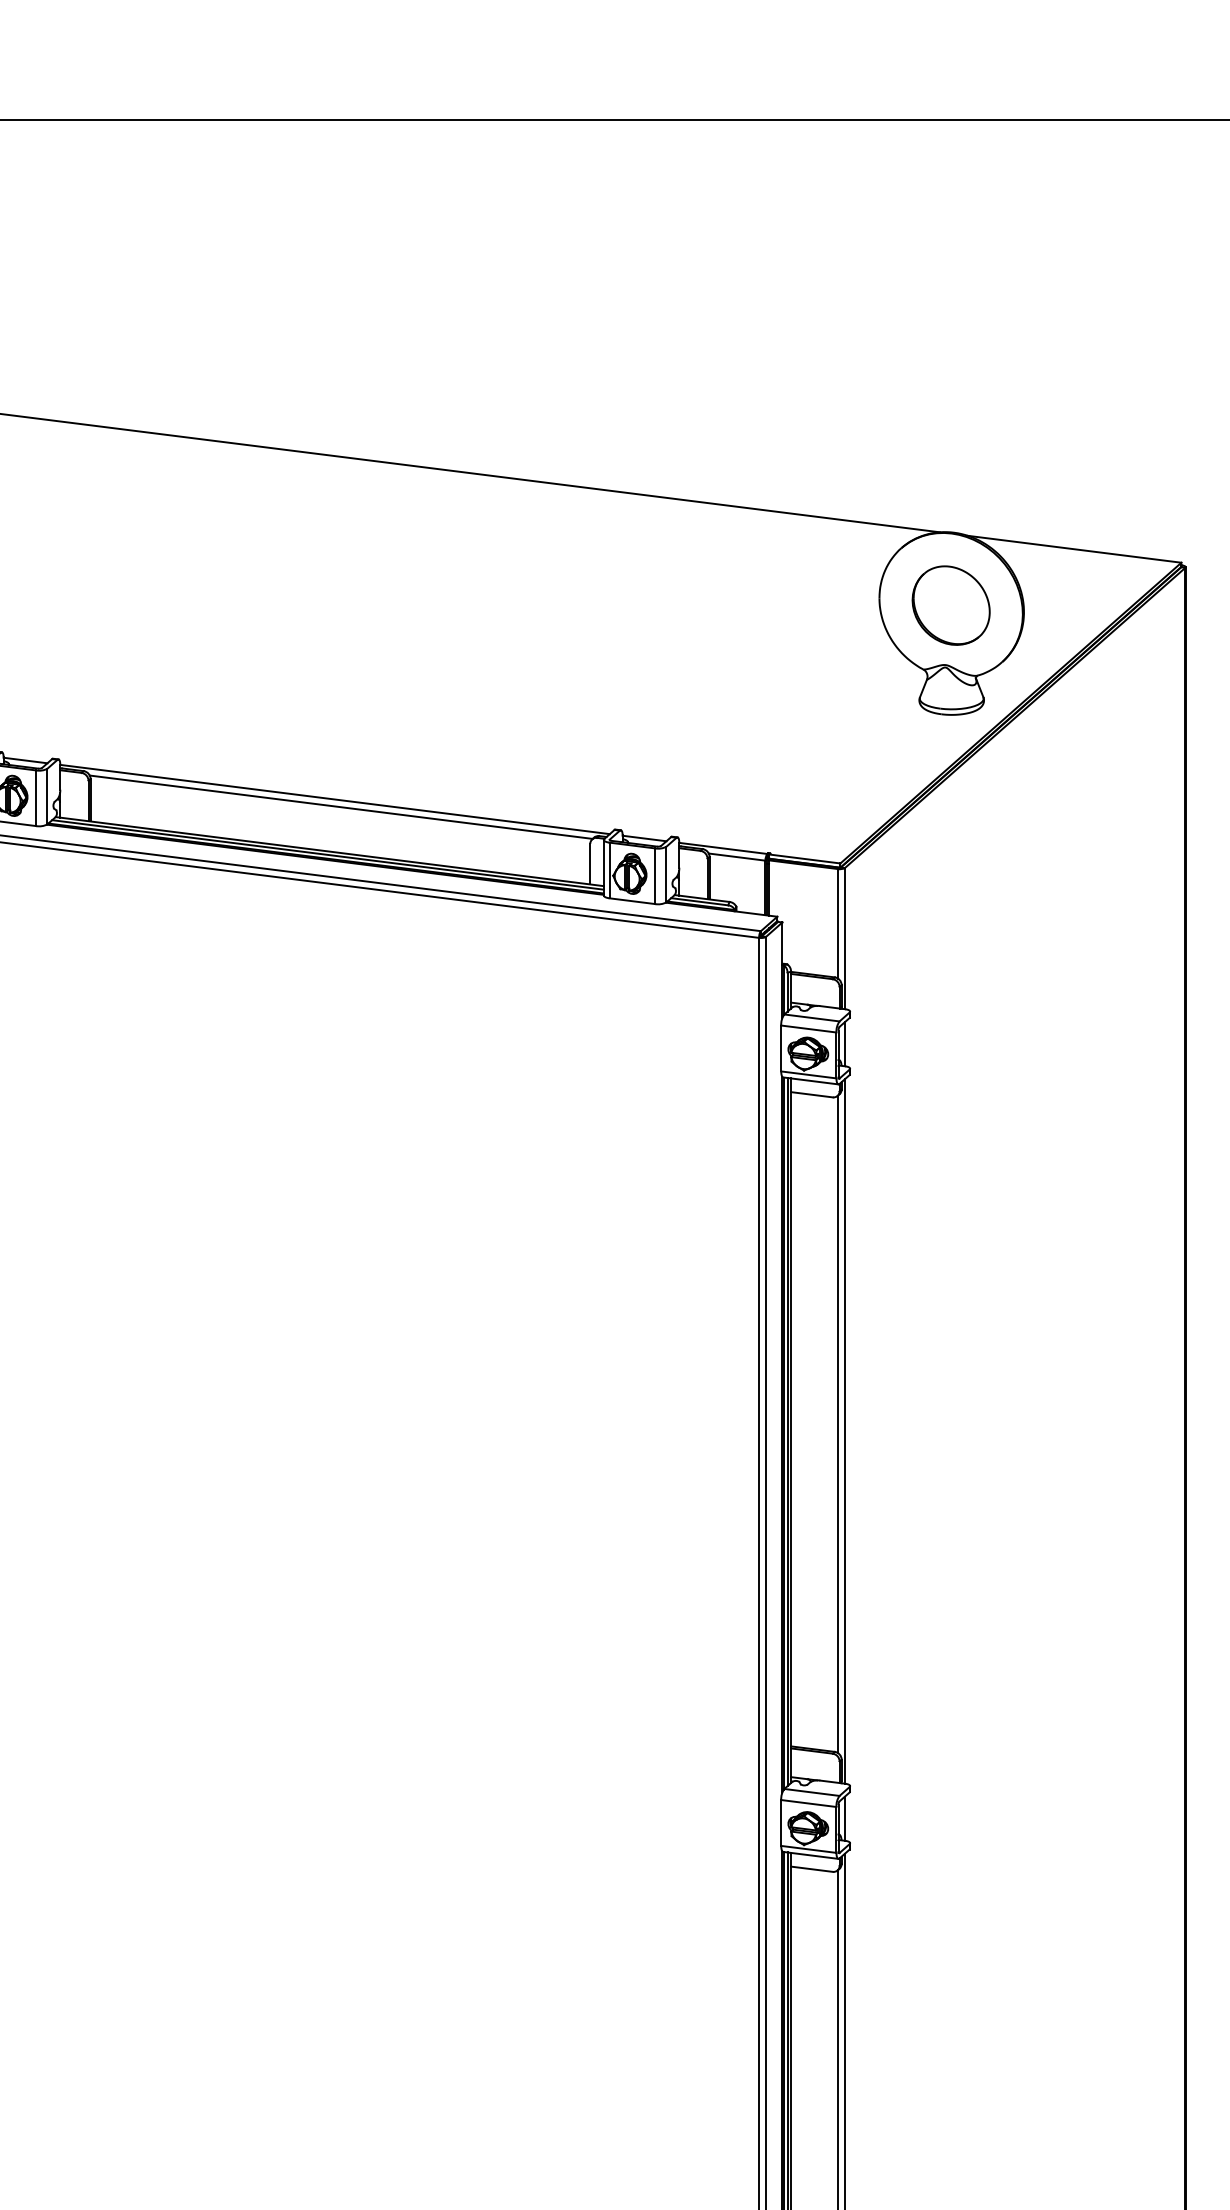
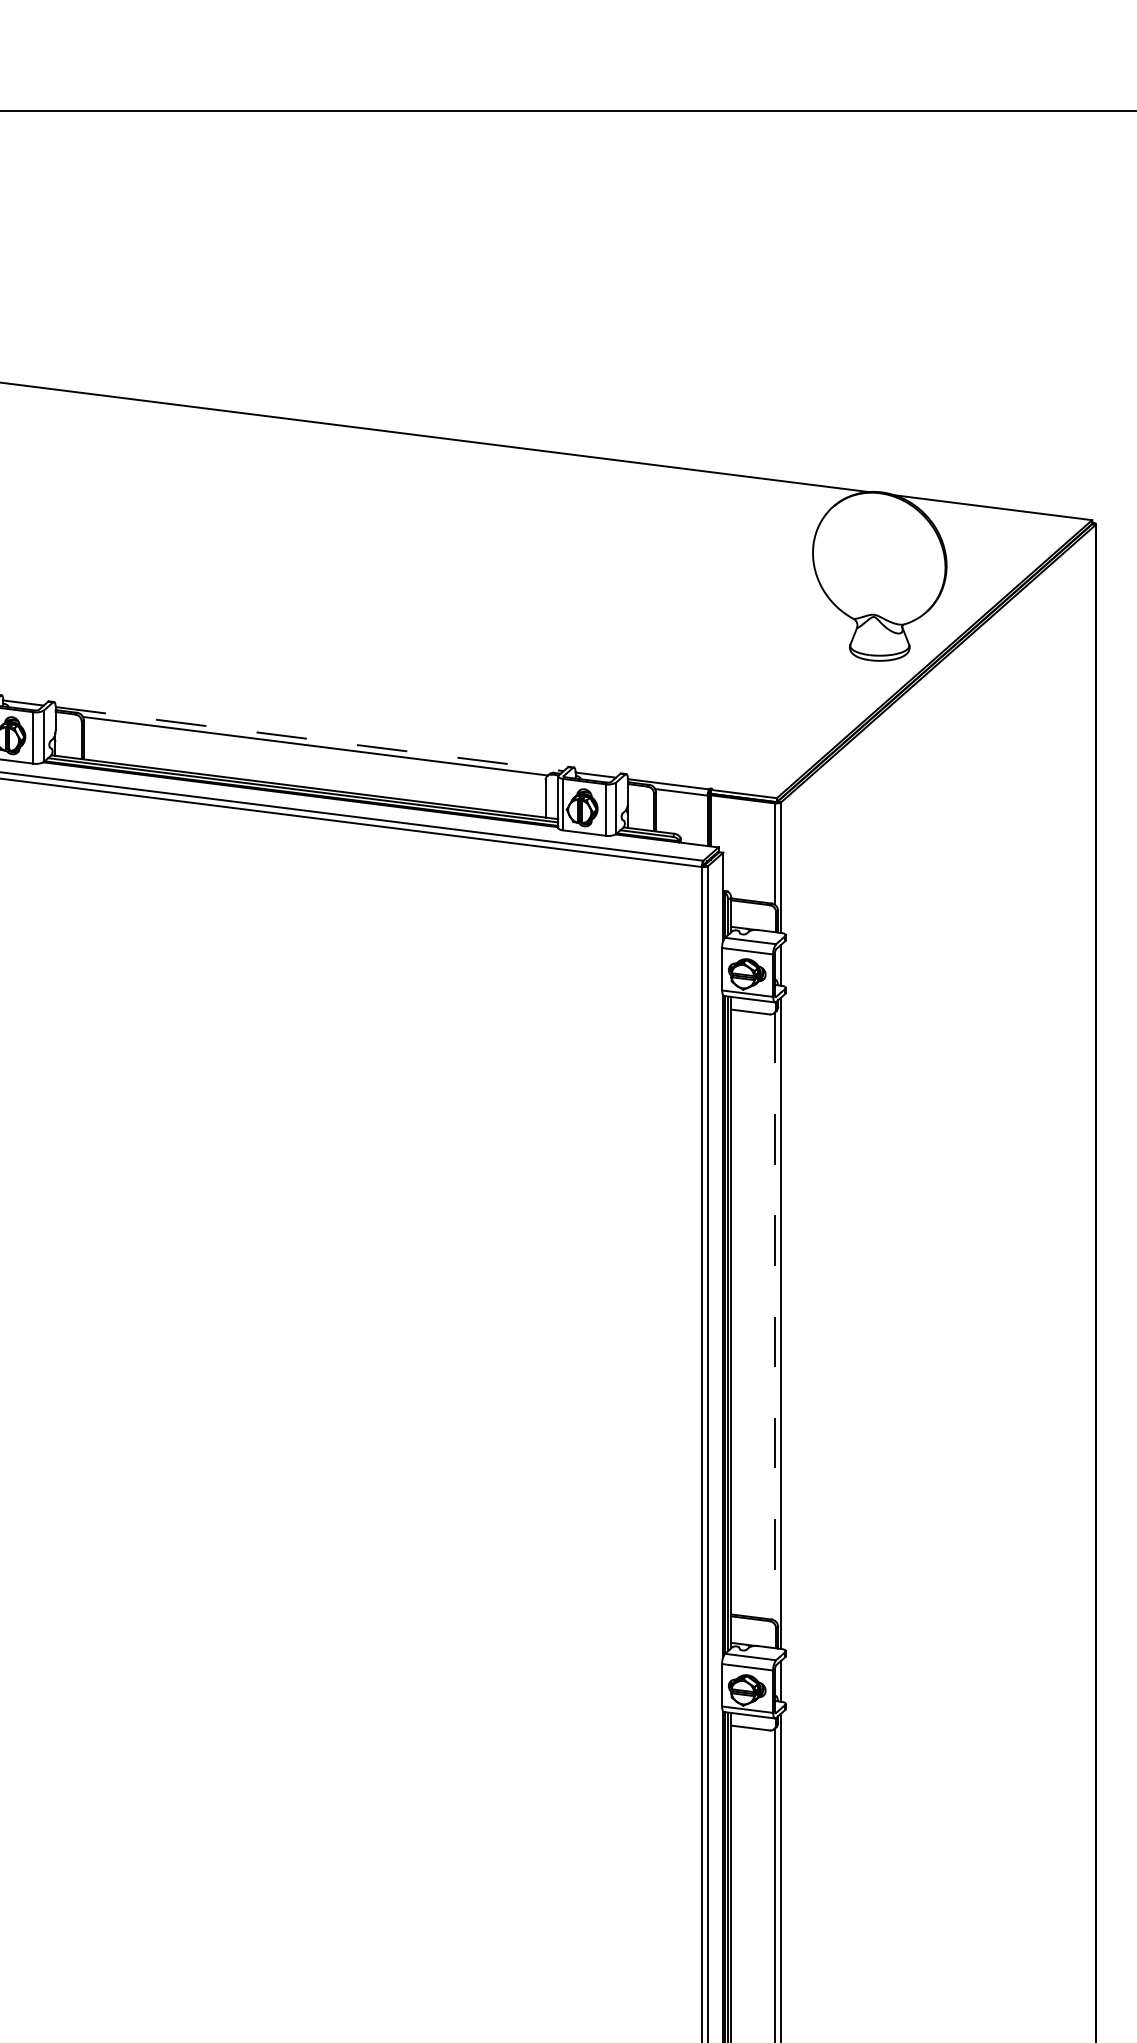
part: (950, 605) -> (878, 559), removed
line: (335, 799) -> (310, 739), solid -> dashed
line: (838, 1424) -> (775, 1316), solid -> dashed

